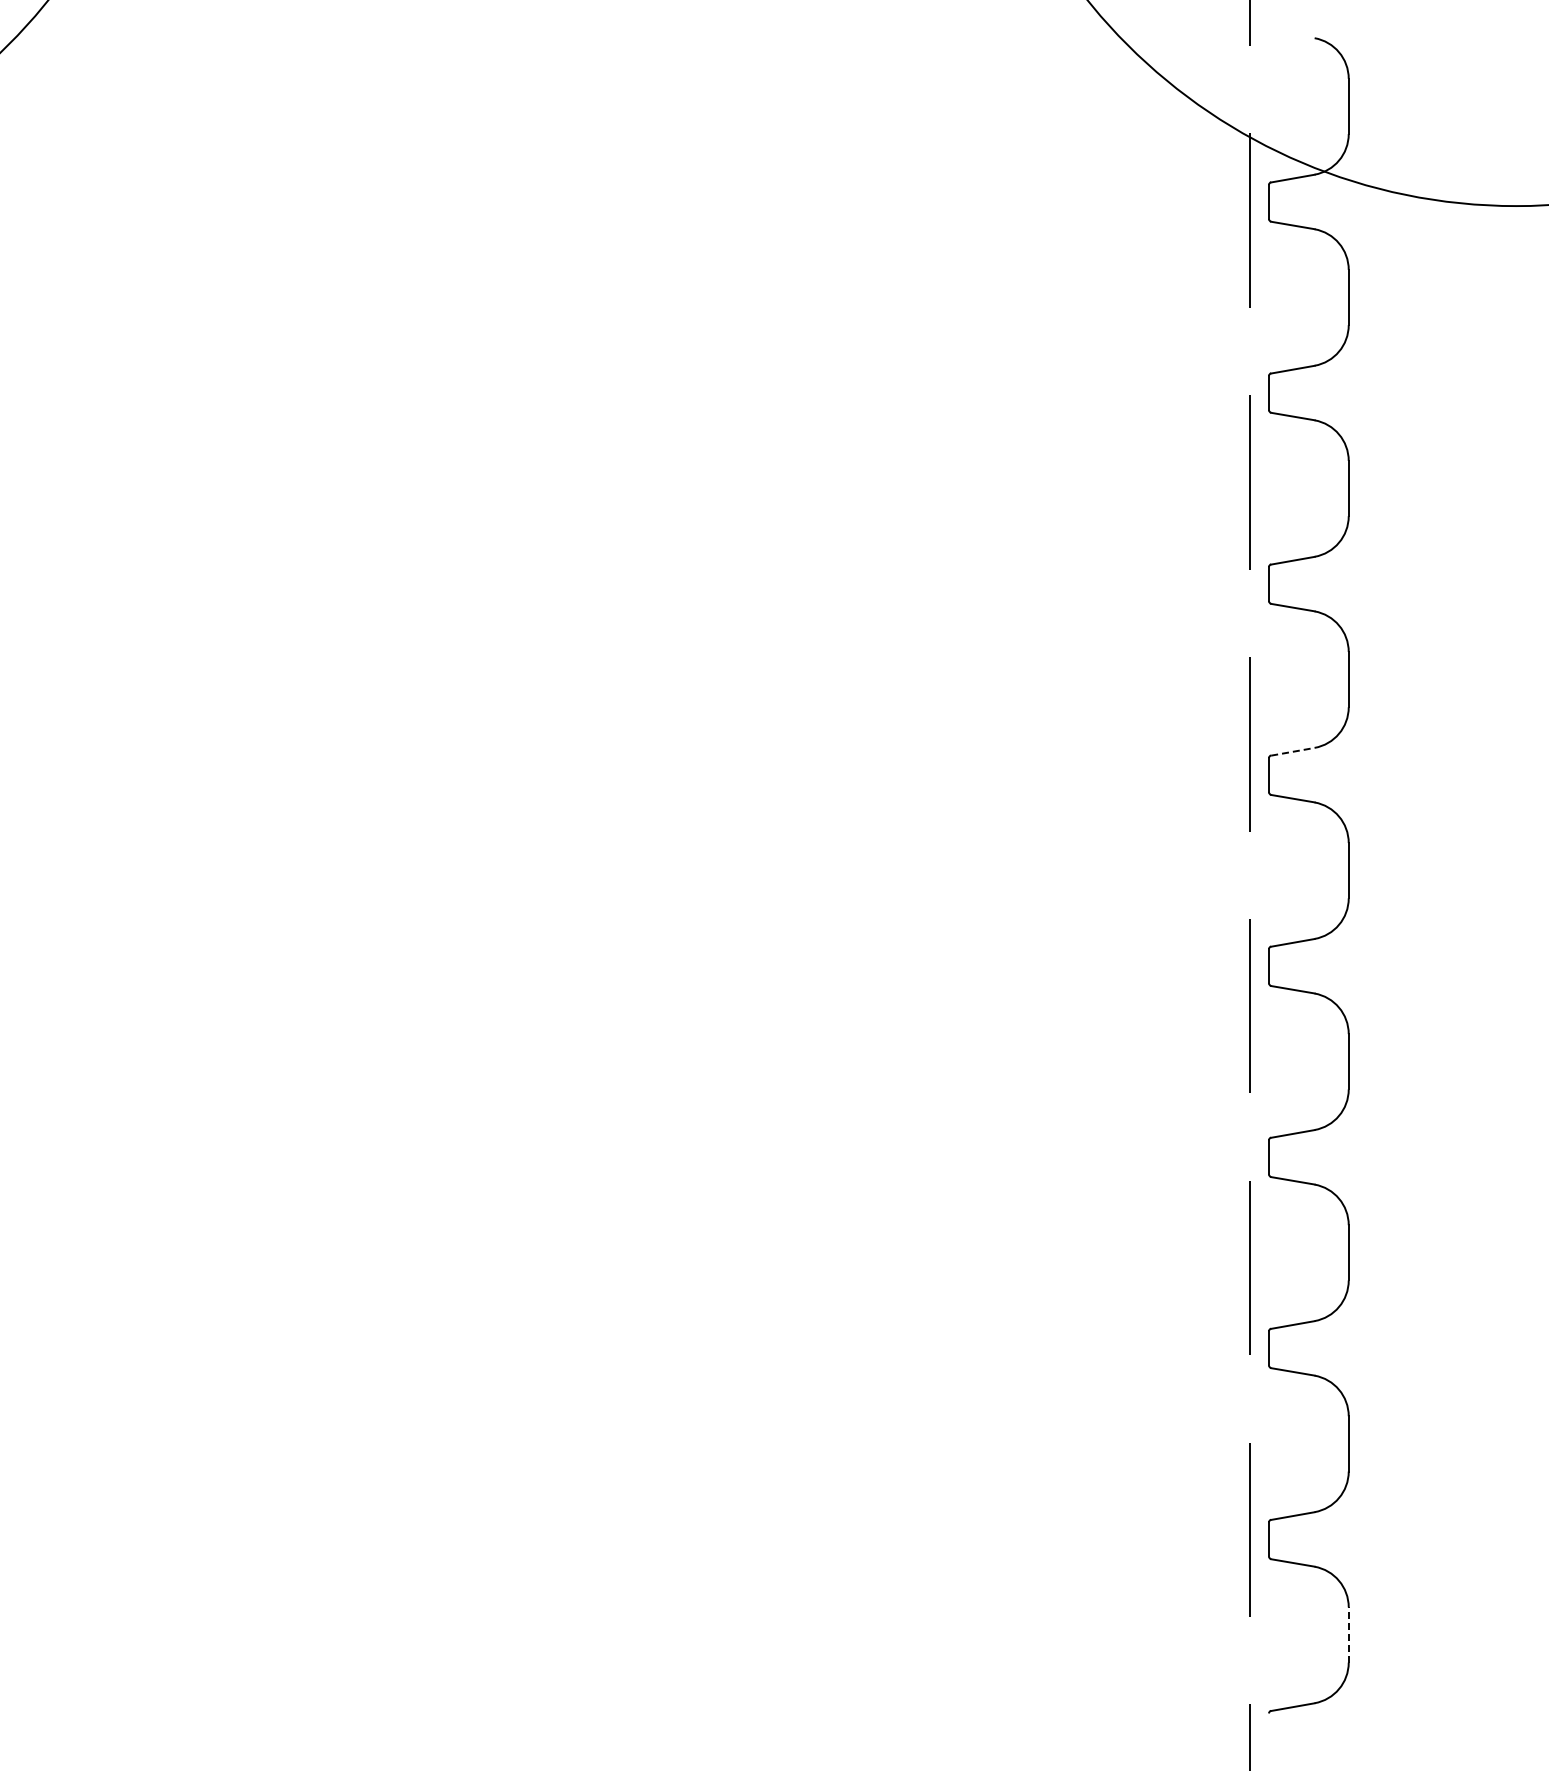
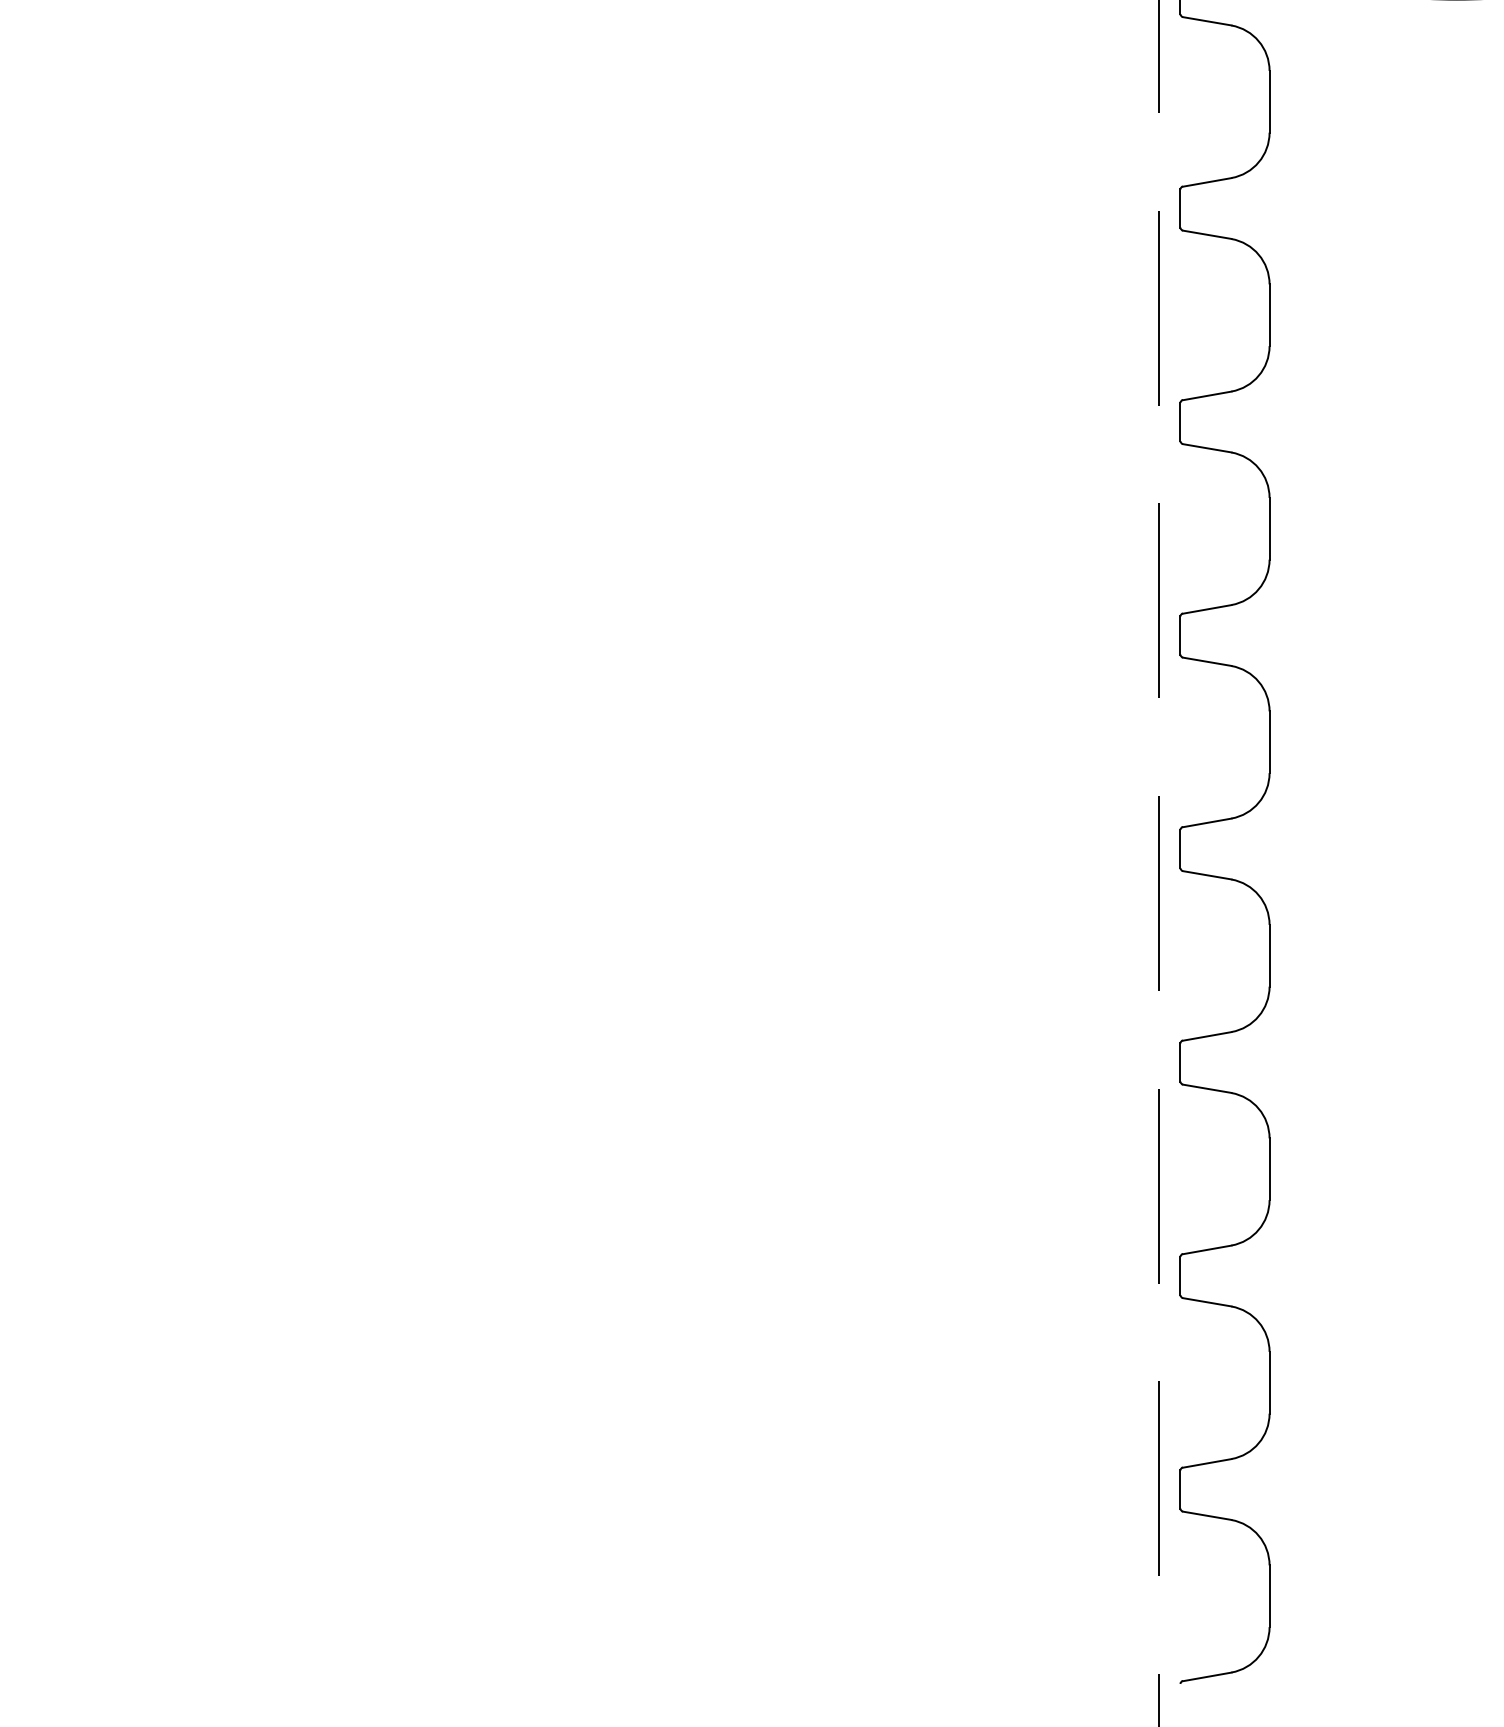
line: (1293, 751) -> (1207, 609), dashed -> solid
line: (1348, 1634) -> (1269, 1595), dashed -> solid

